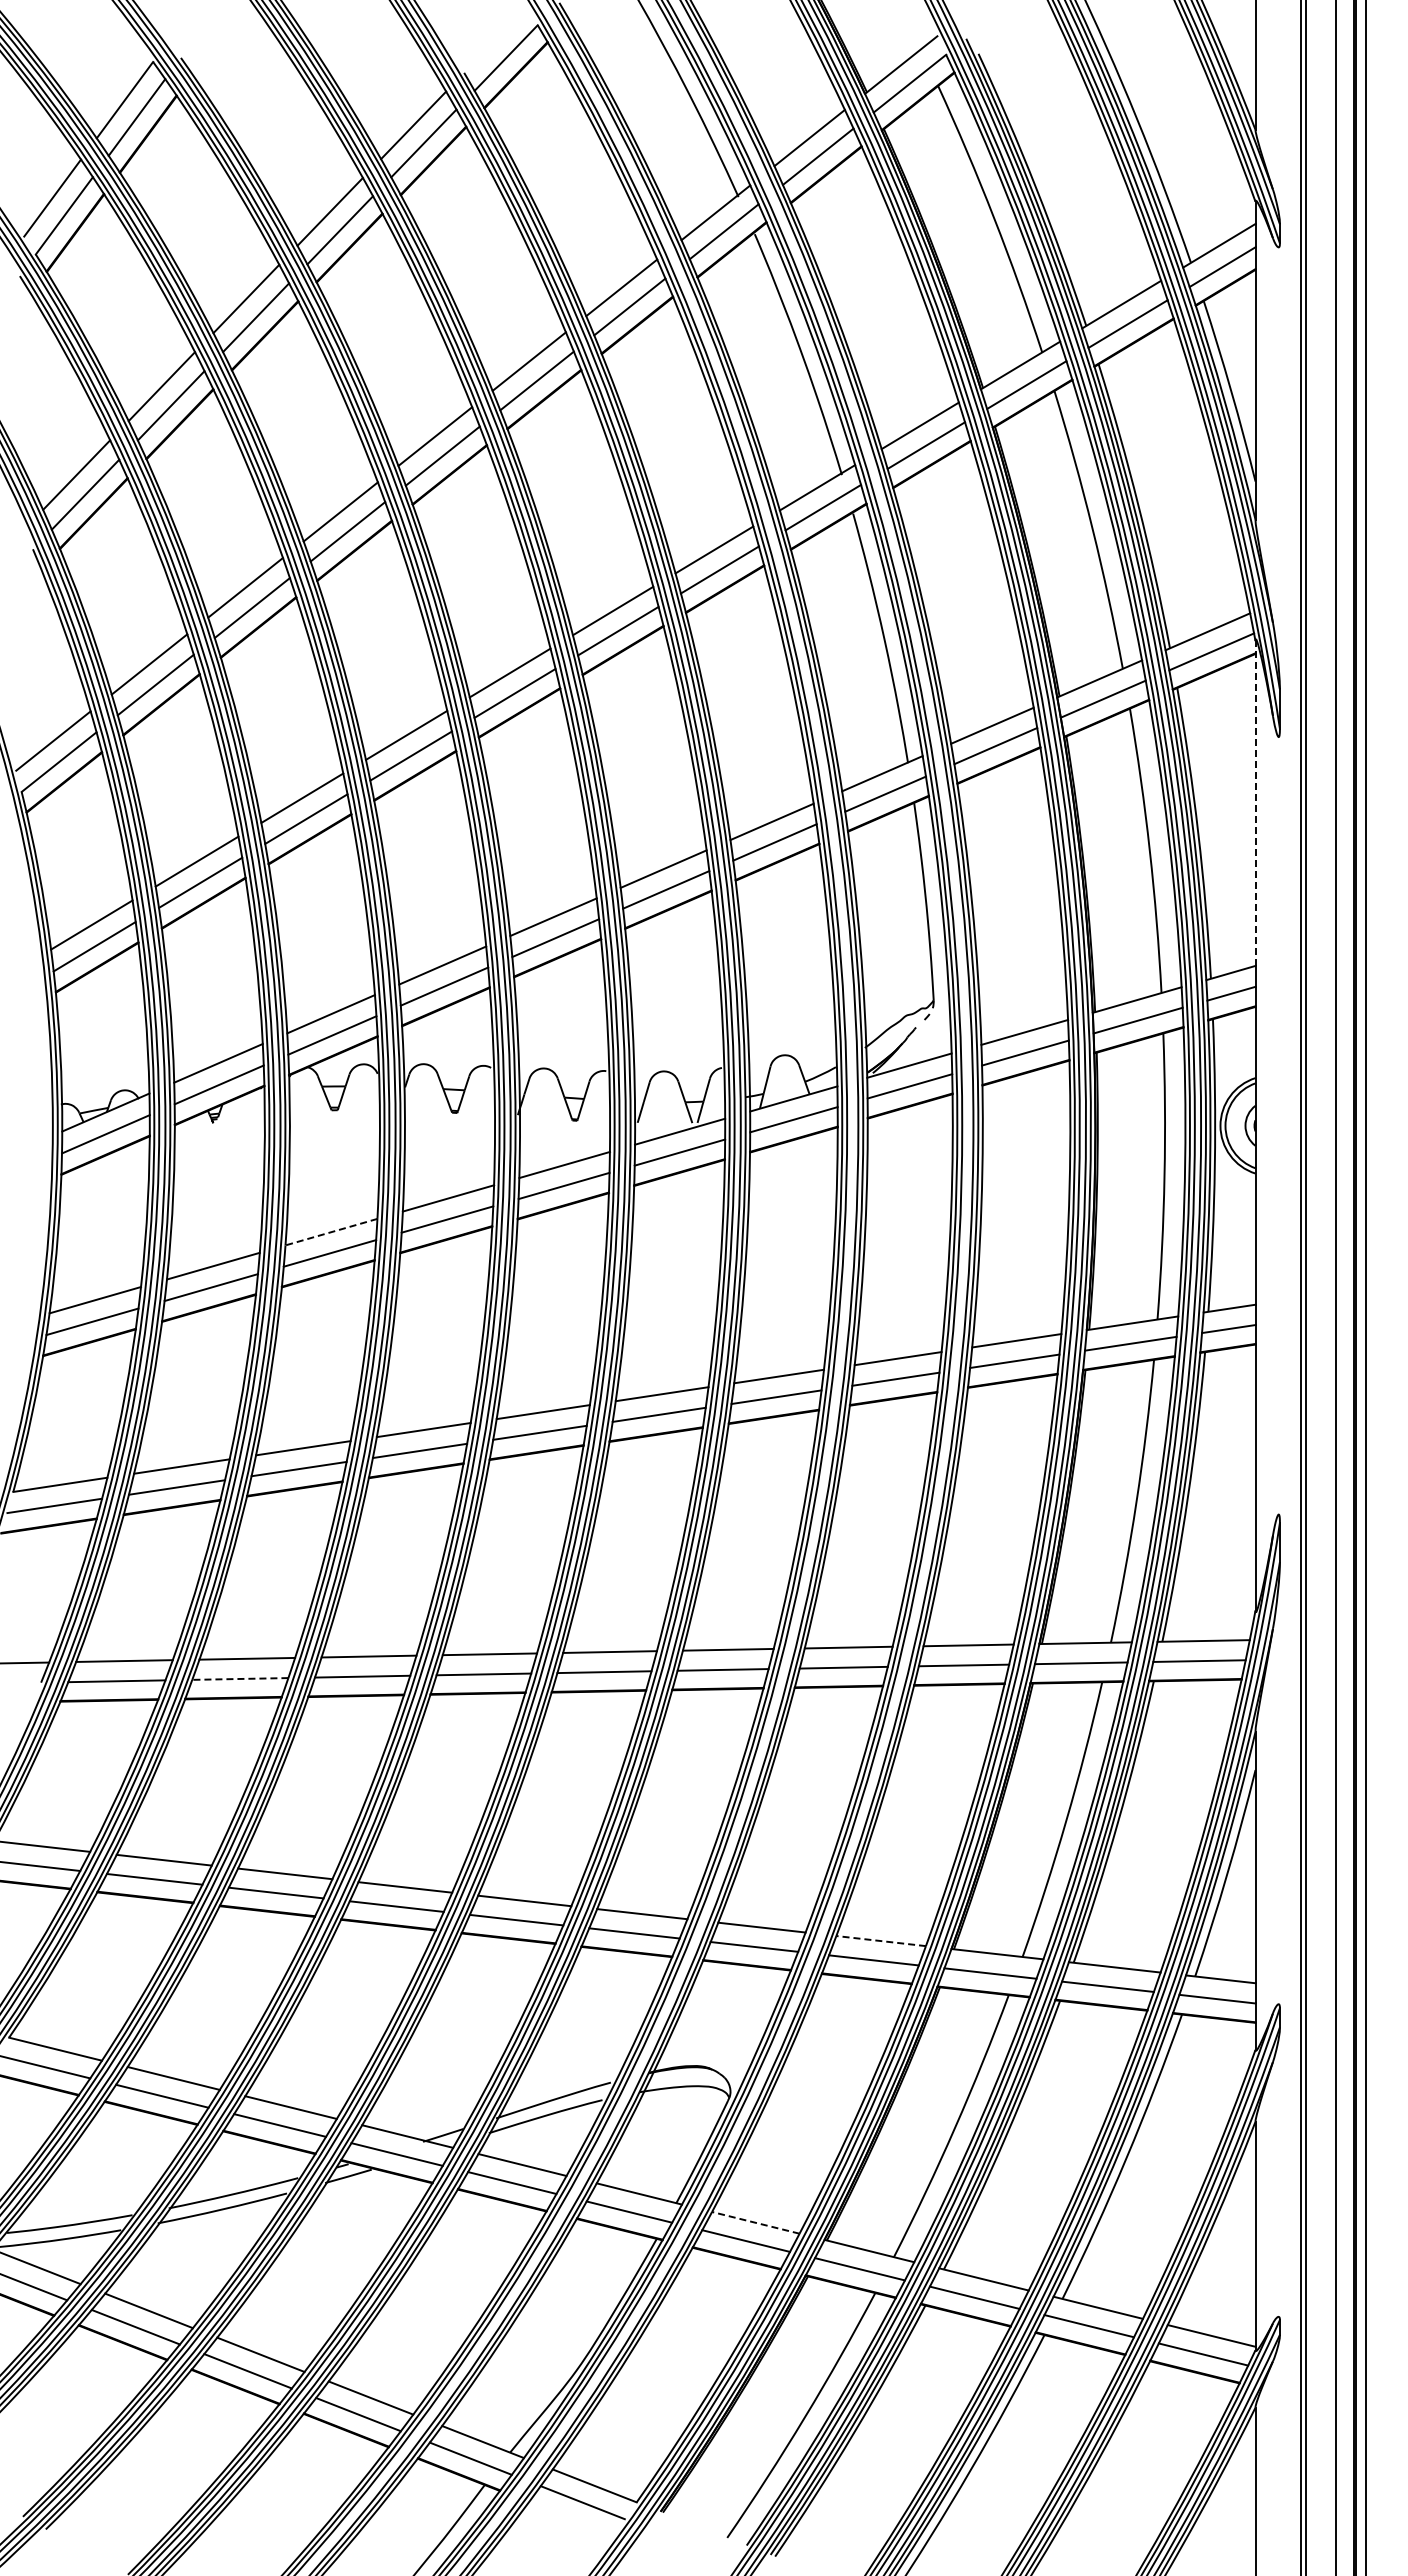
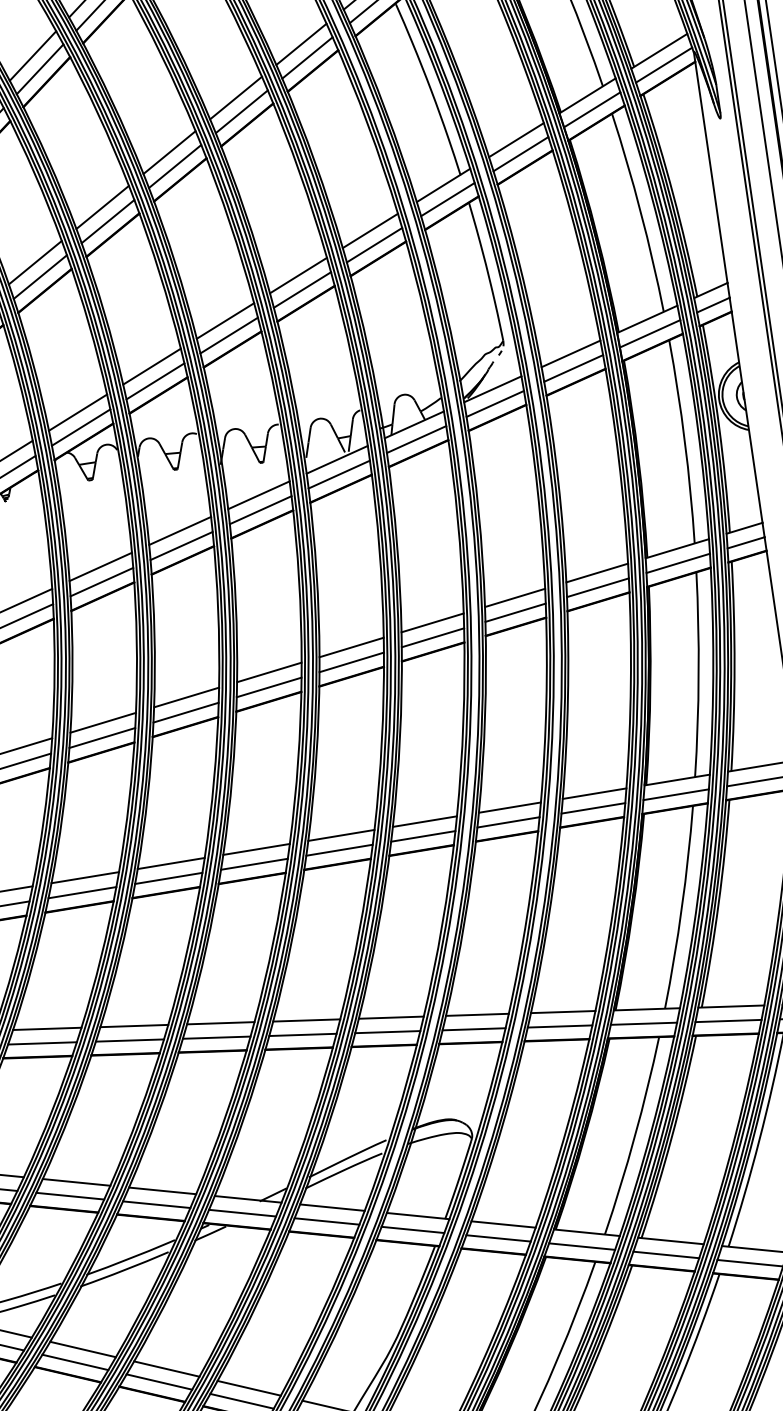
line: (1255, 803) -> (710, 167), dashed -> solid
line: (331, 1232) -> (100, 567), dashed -> solid
line: (239, 1678) -> (81, 892), dashed -> solid
line: (880, 1941) -> (562, 1012), dashed -> solid
line: (755, 2222) -> (503, 1224), dashed -> solid

